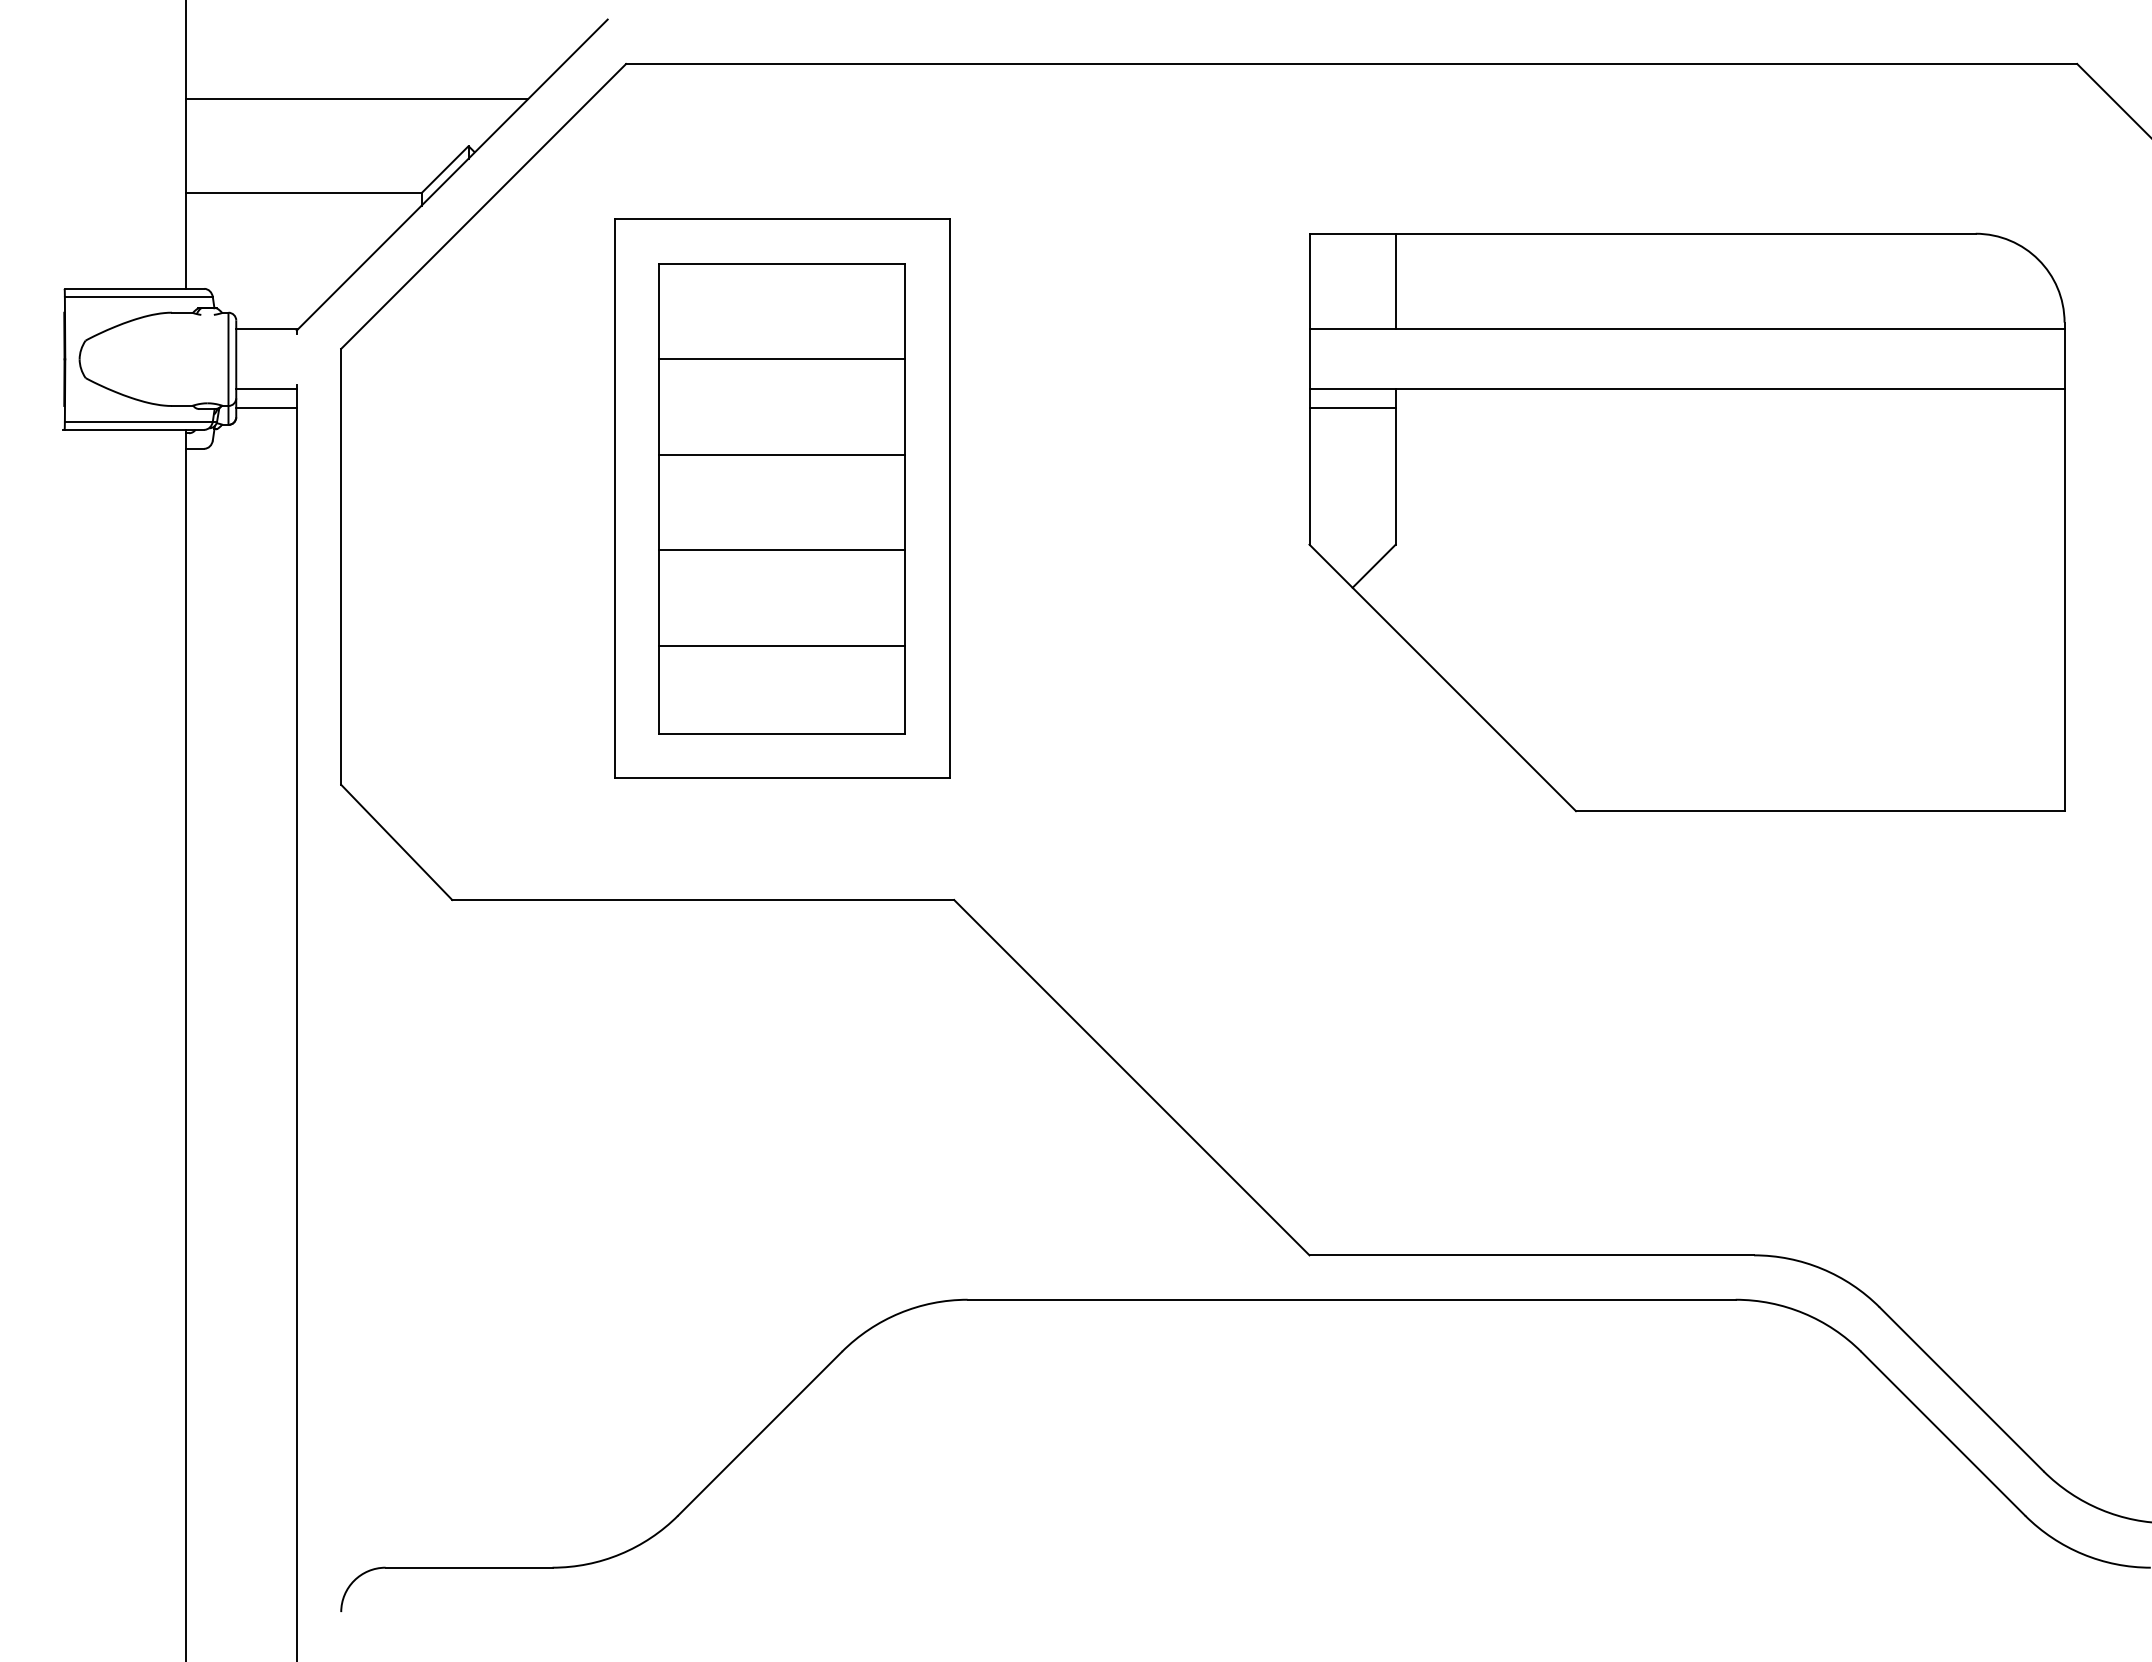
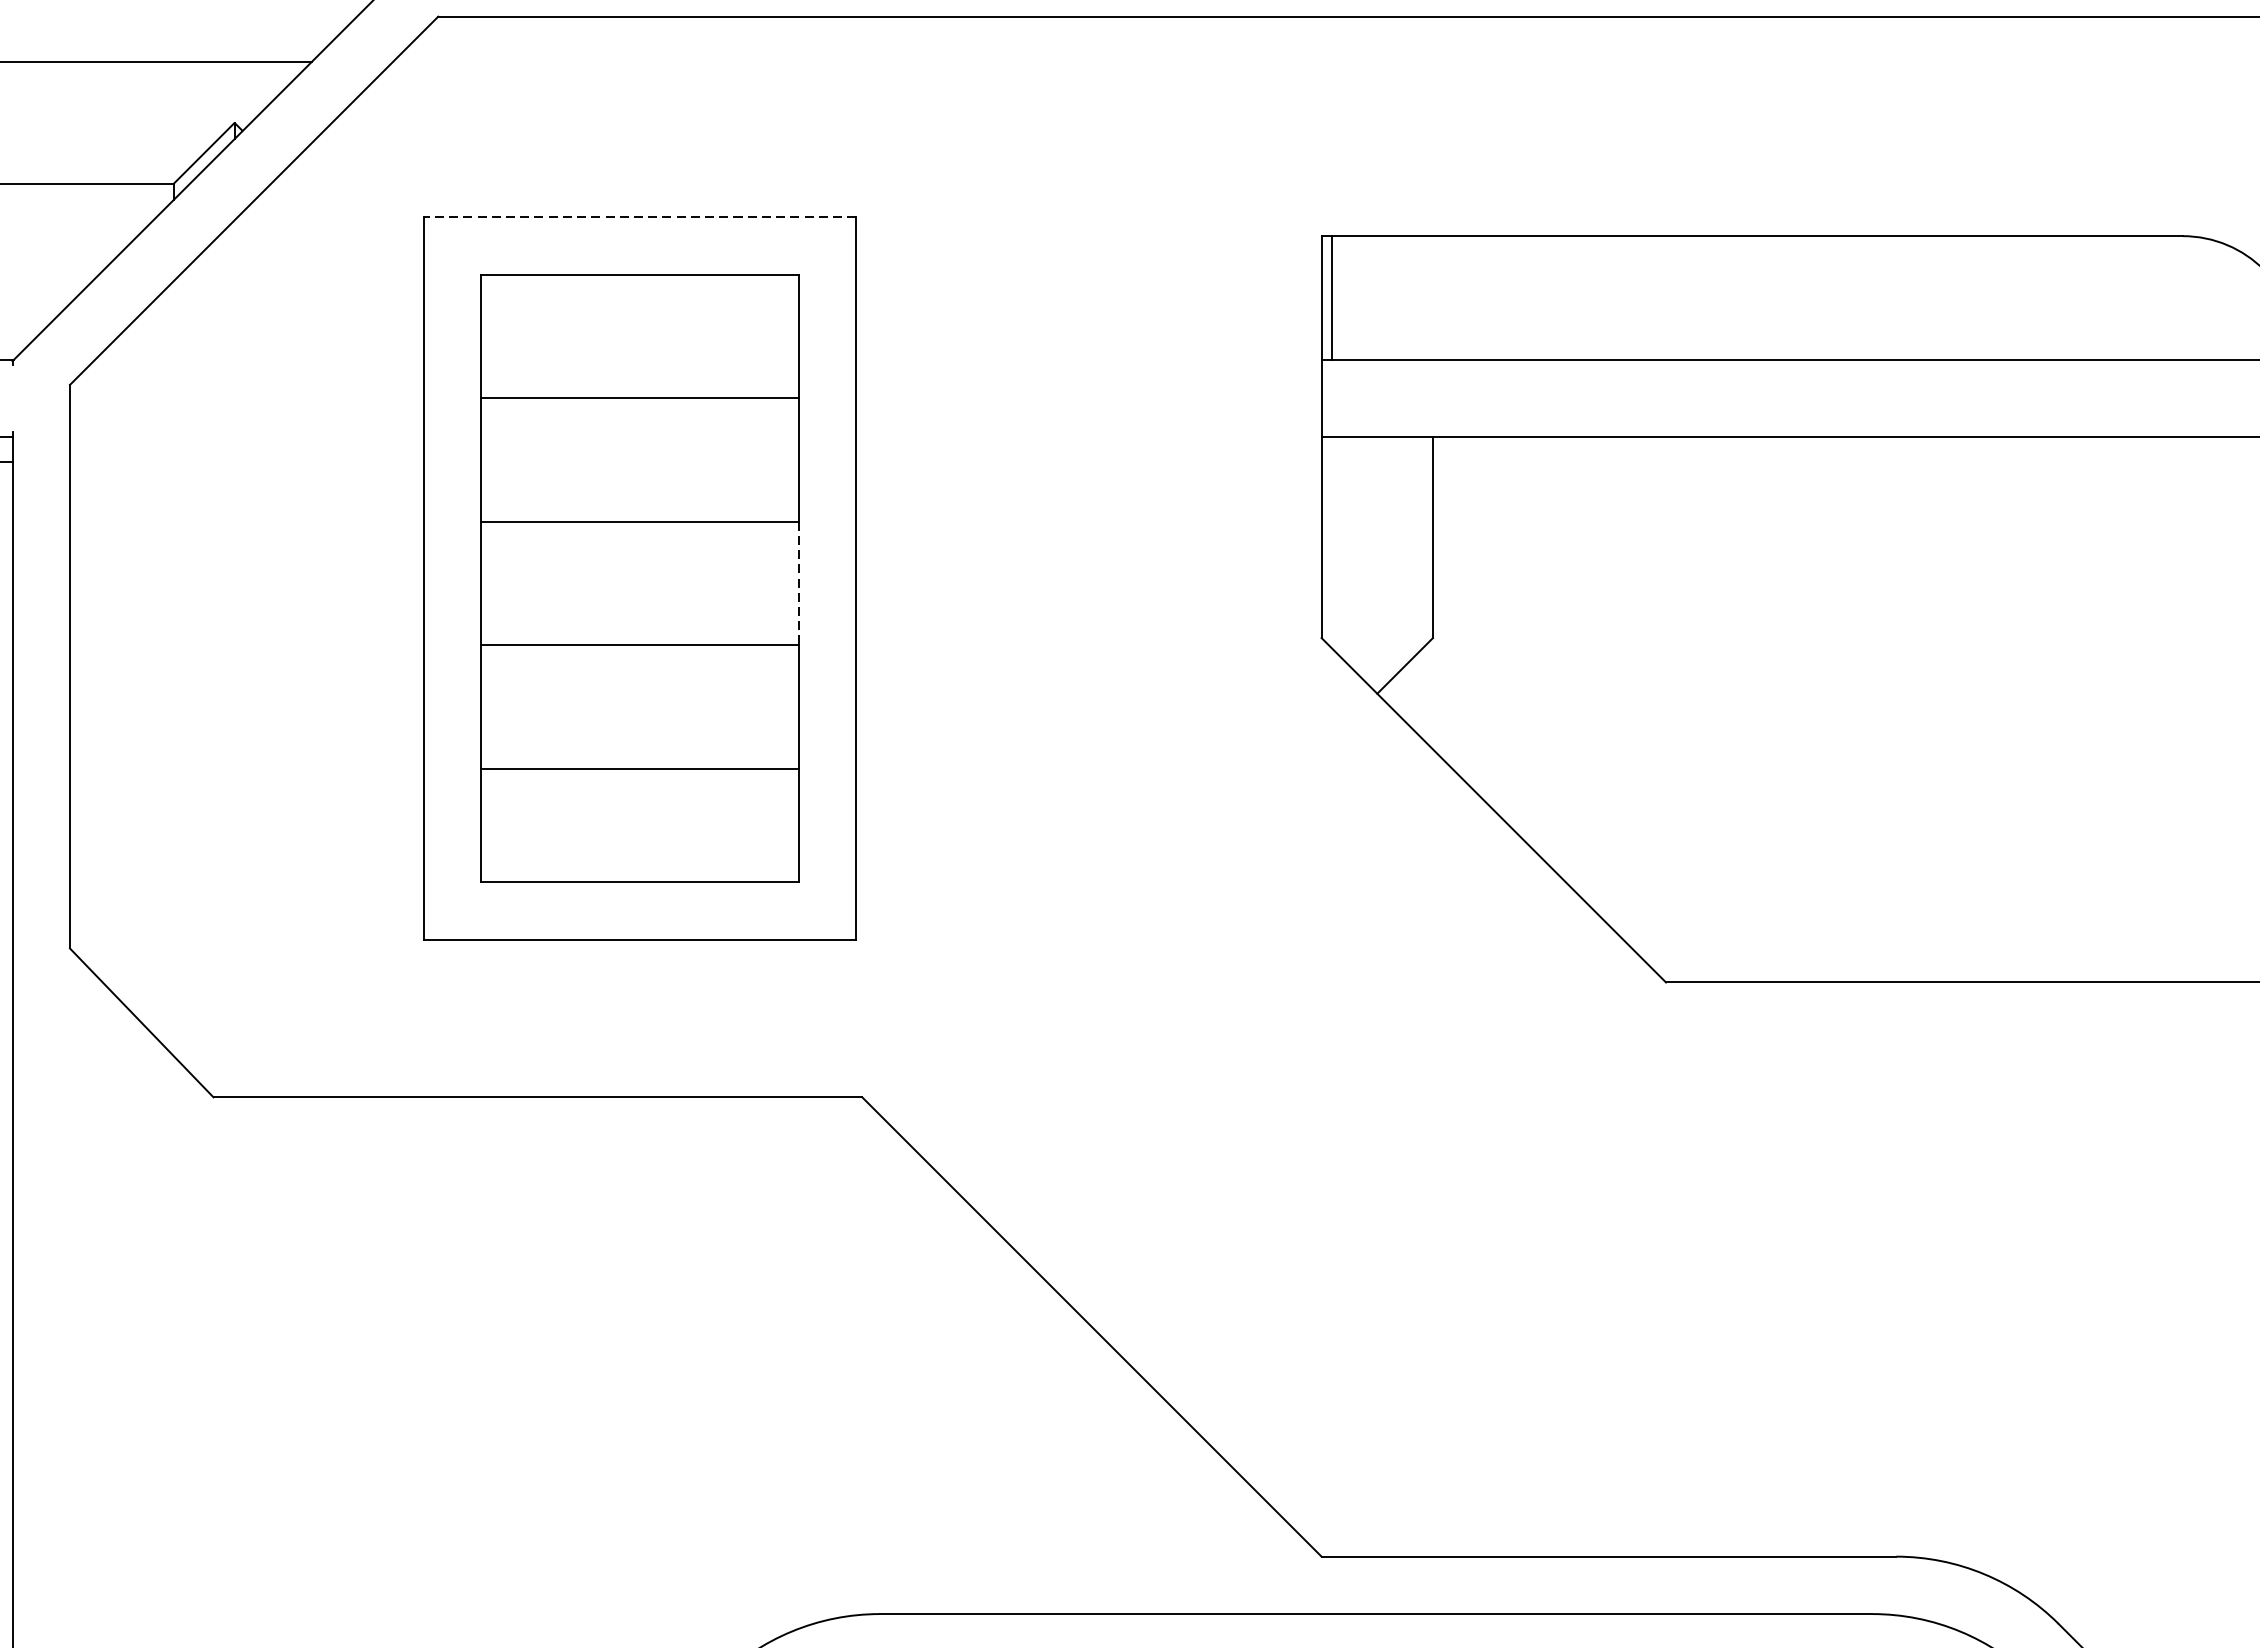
line: (781, 219) -> (639, 217), solid -> dashed
line: (1395, 281) -> (1331, 297), moved
line: (1352, 408) -> (1377, 462), removed
line: (905, 502) -> (799, 583), solid -> dashed

